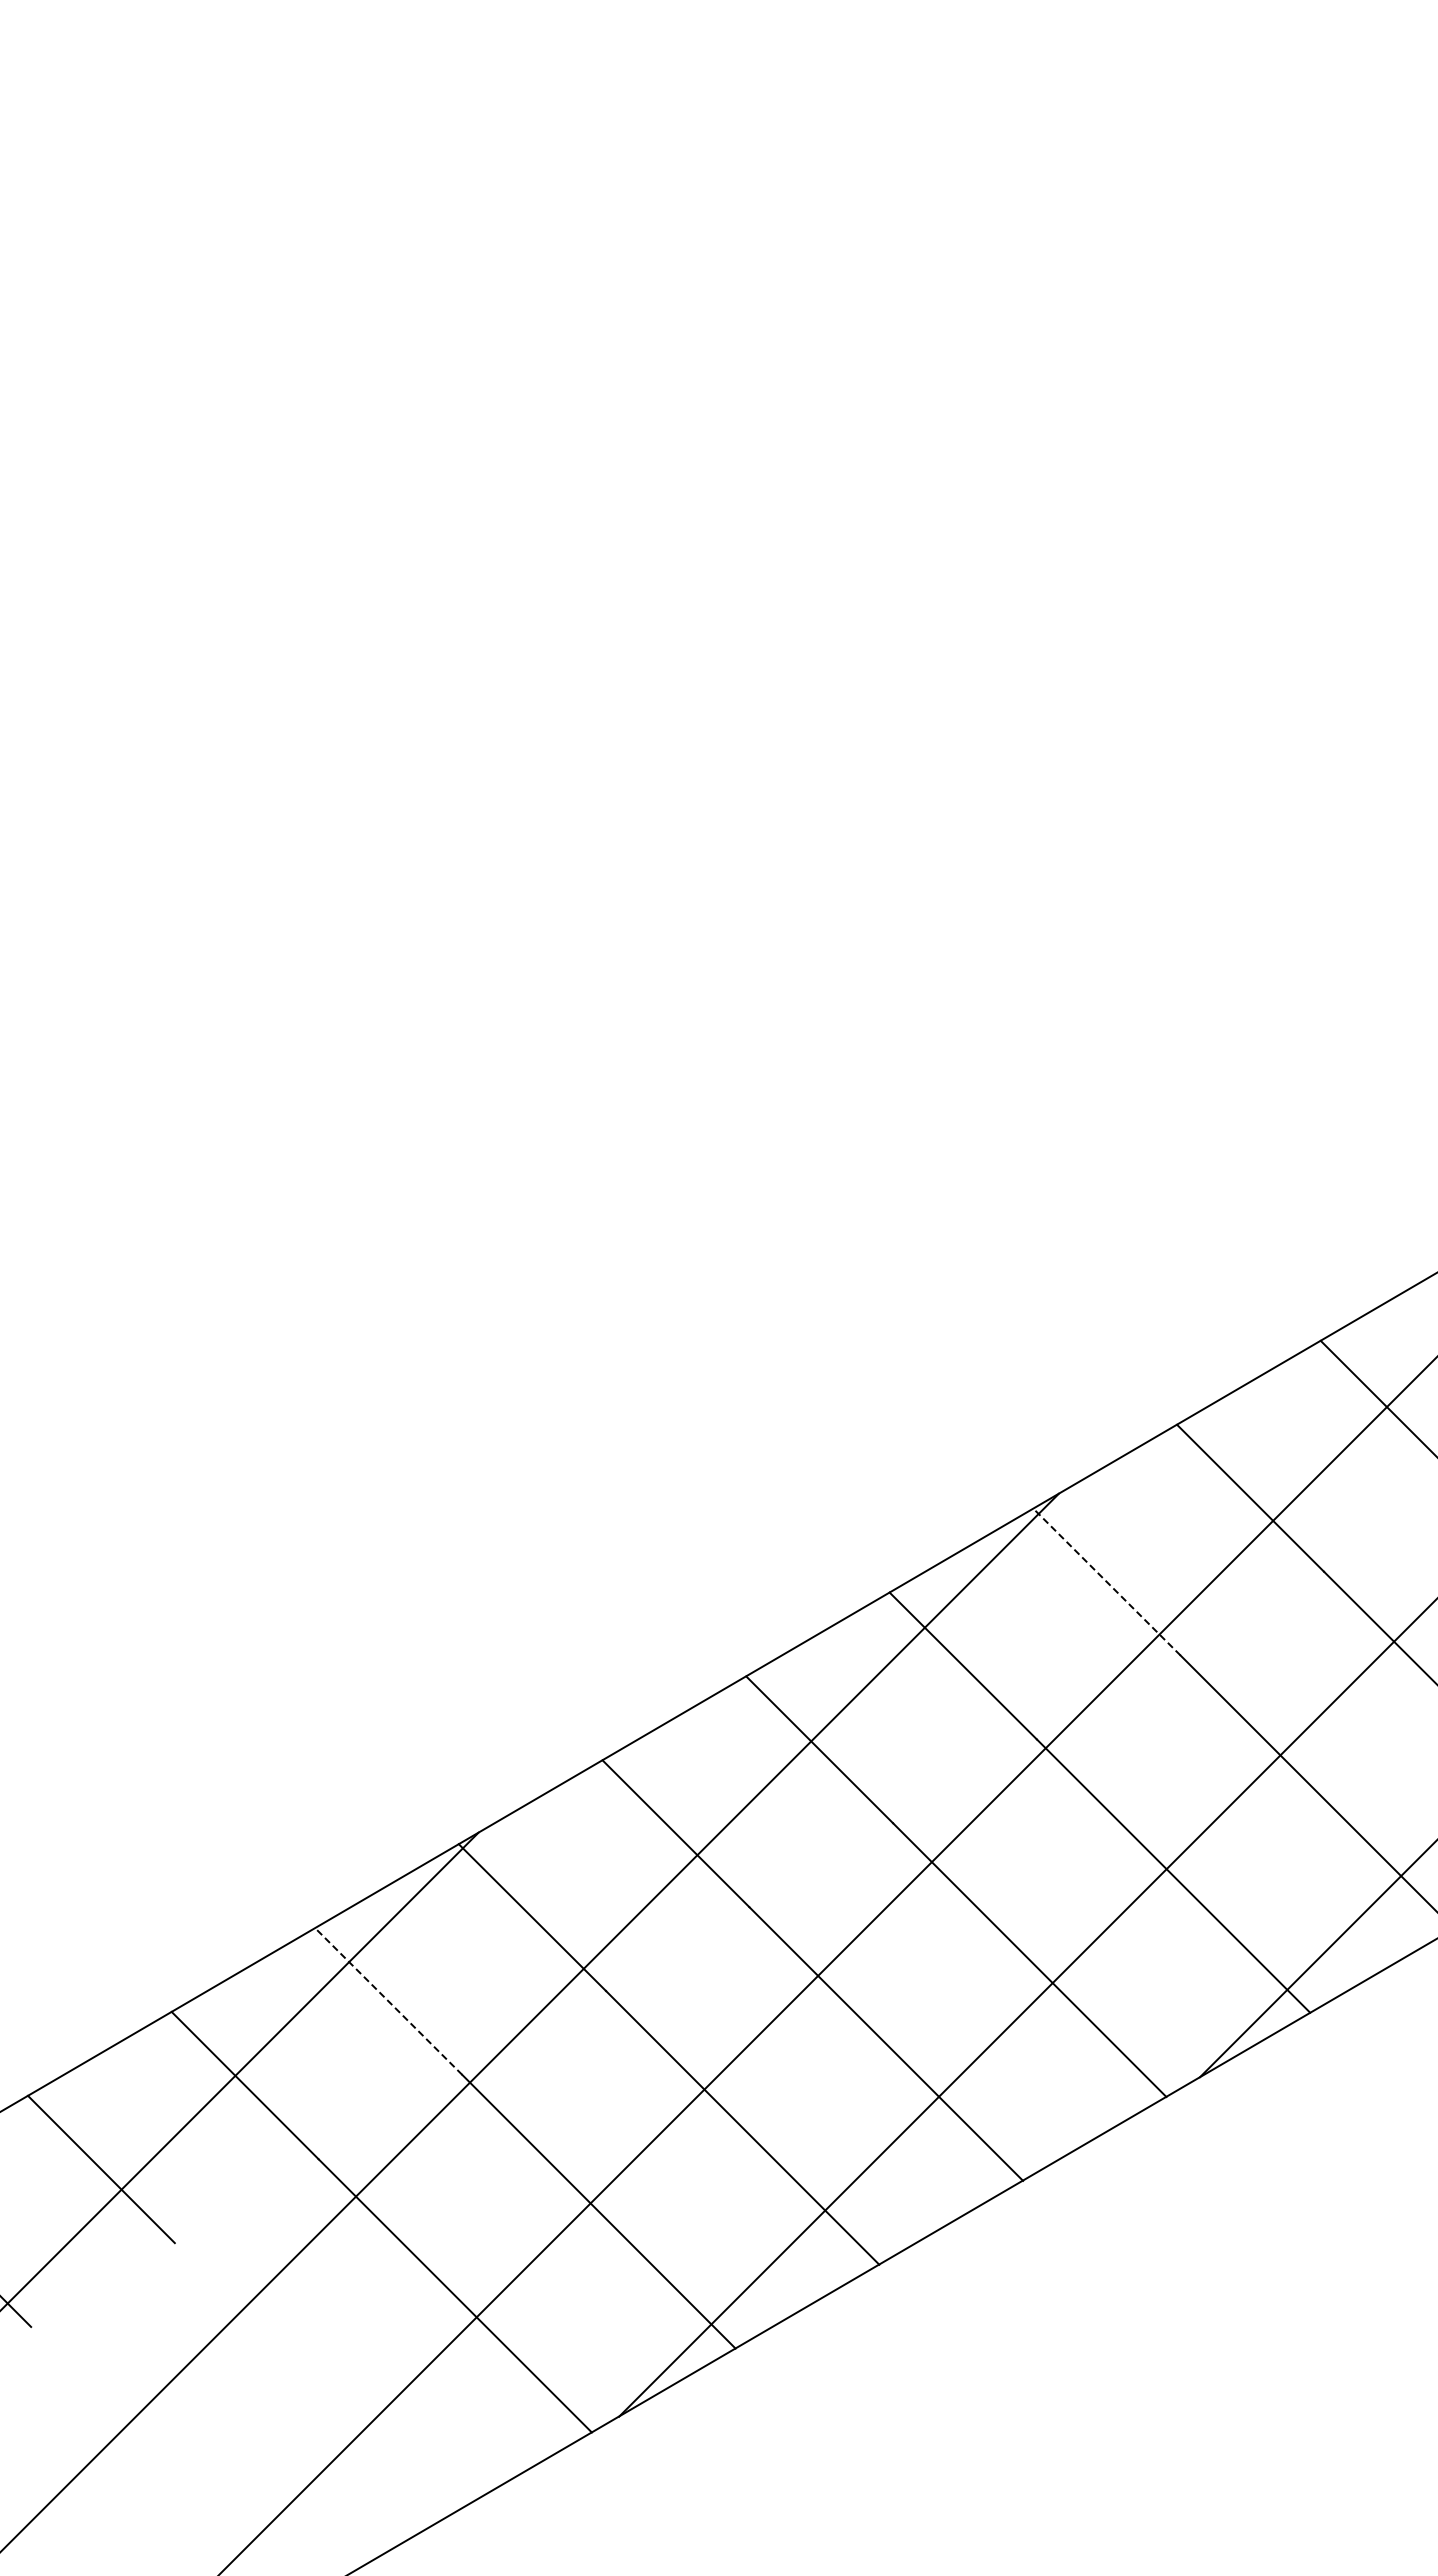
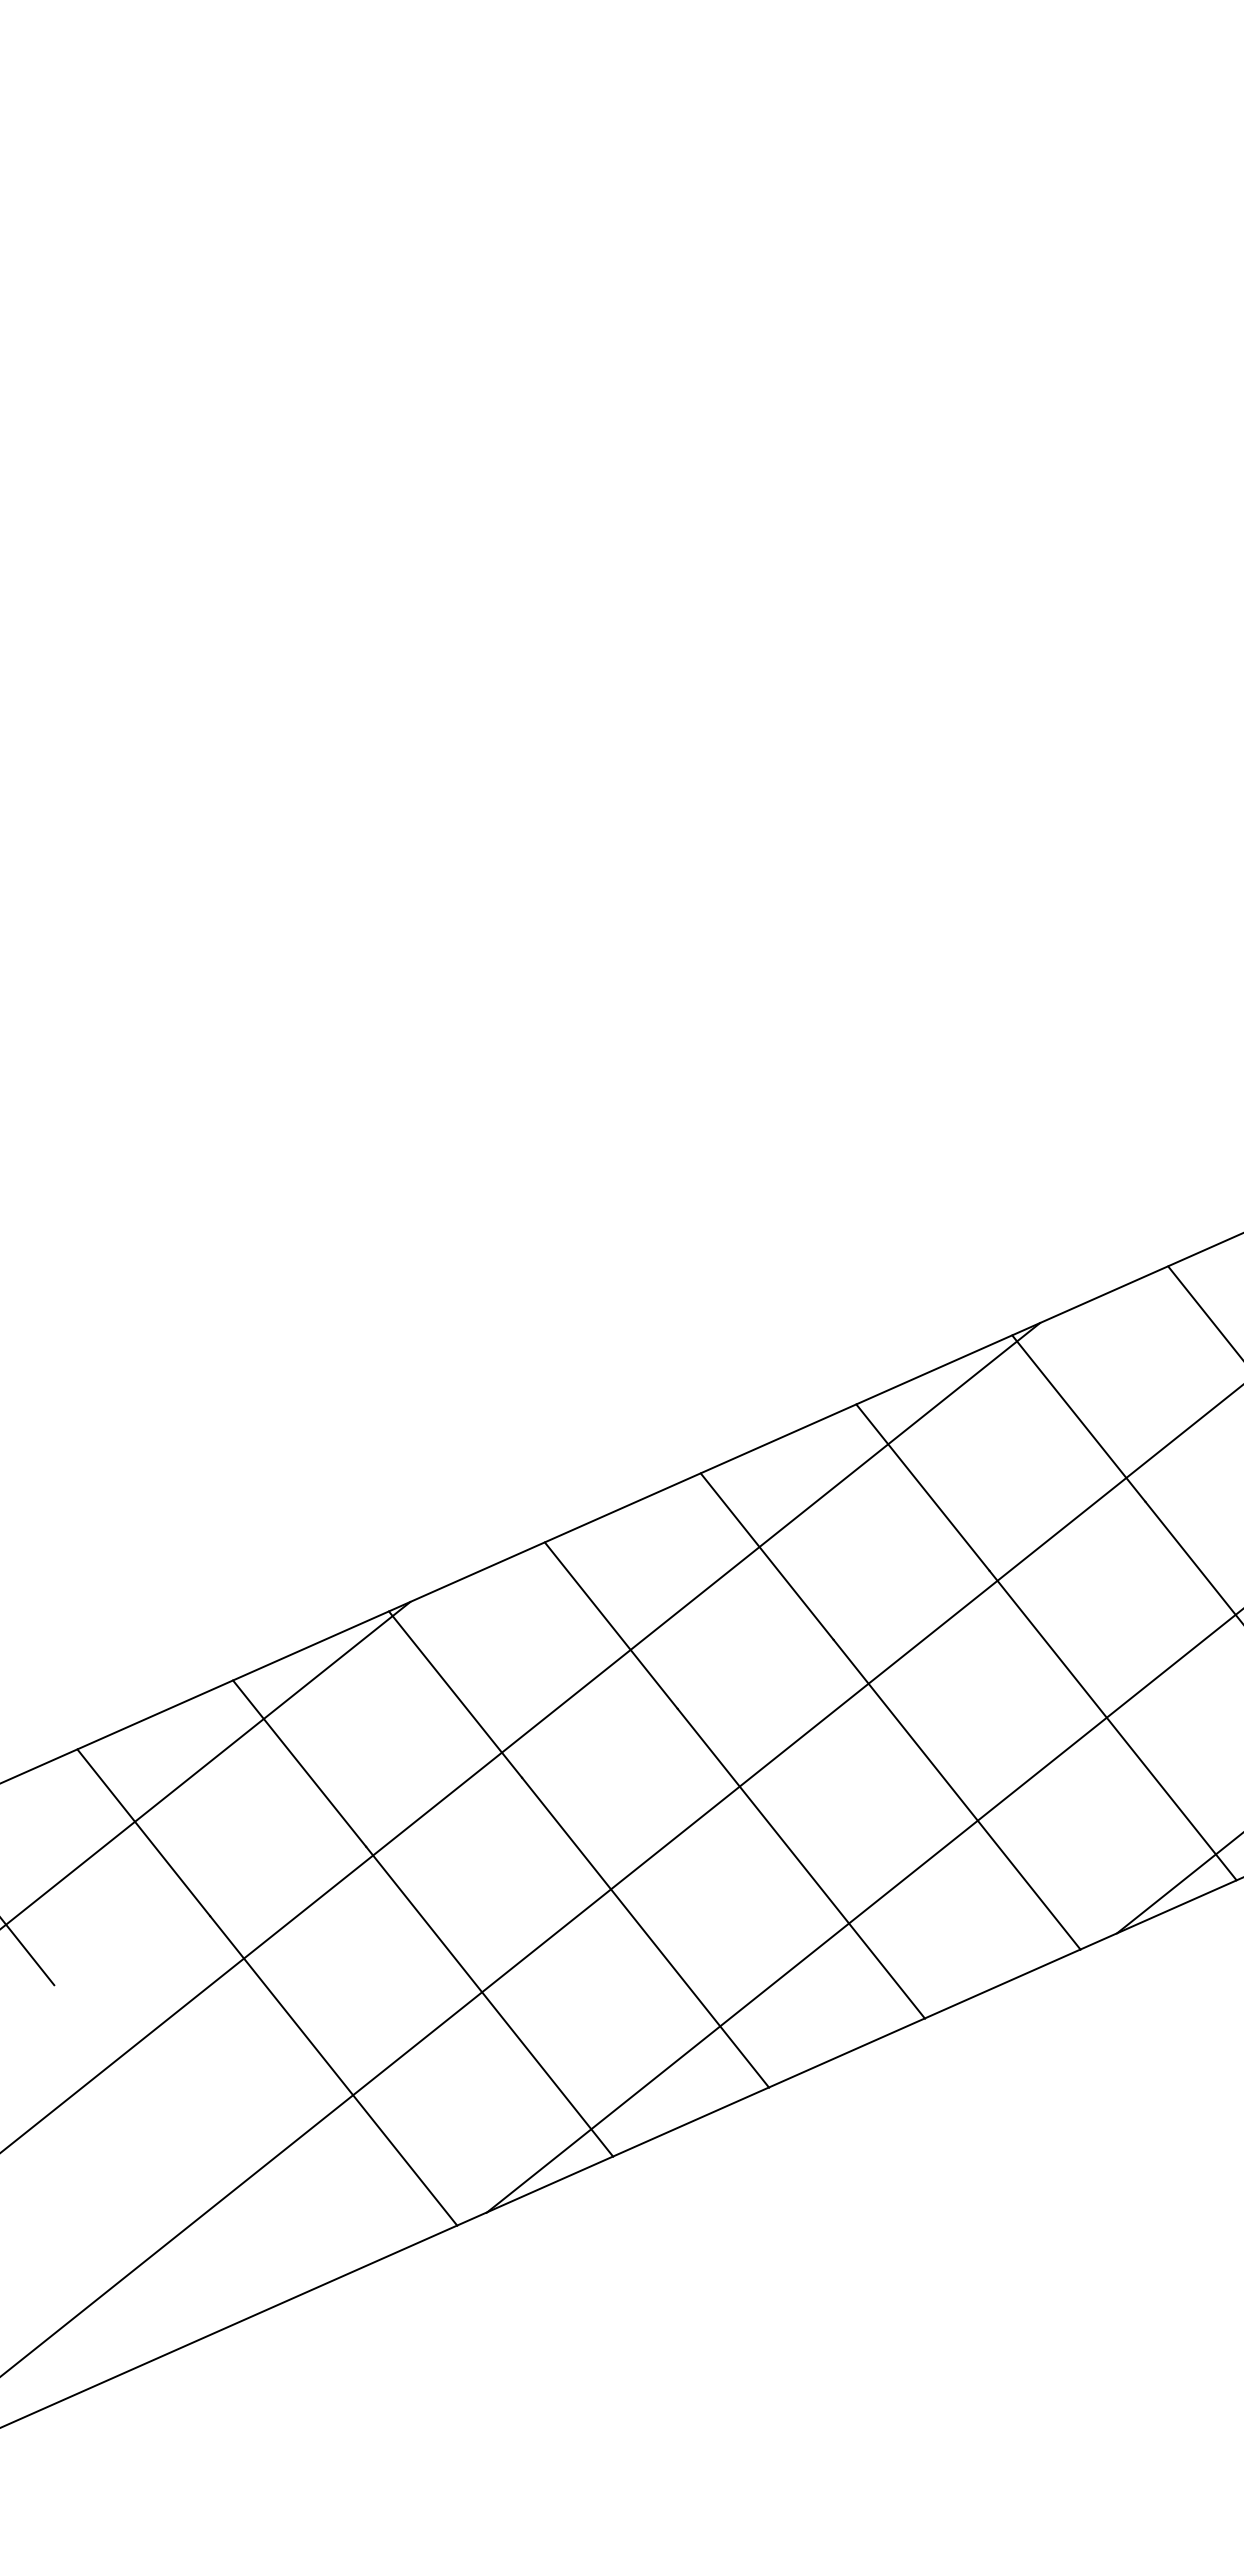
line: (1106, 1581) -> (1078, 1417), dashed -> solid
line: (388, 2001) -> (299, 1763), dashed -> solid

